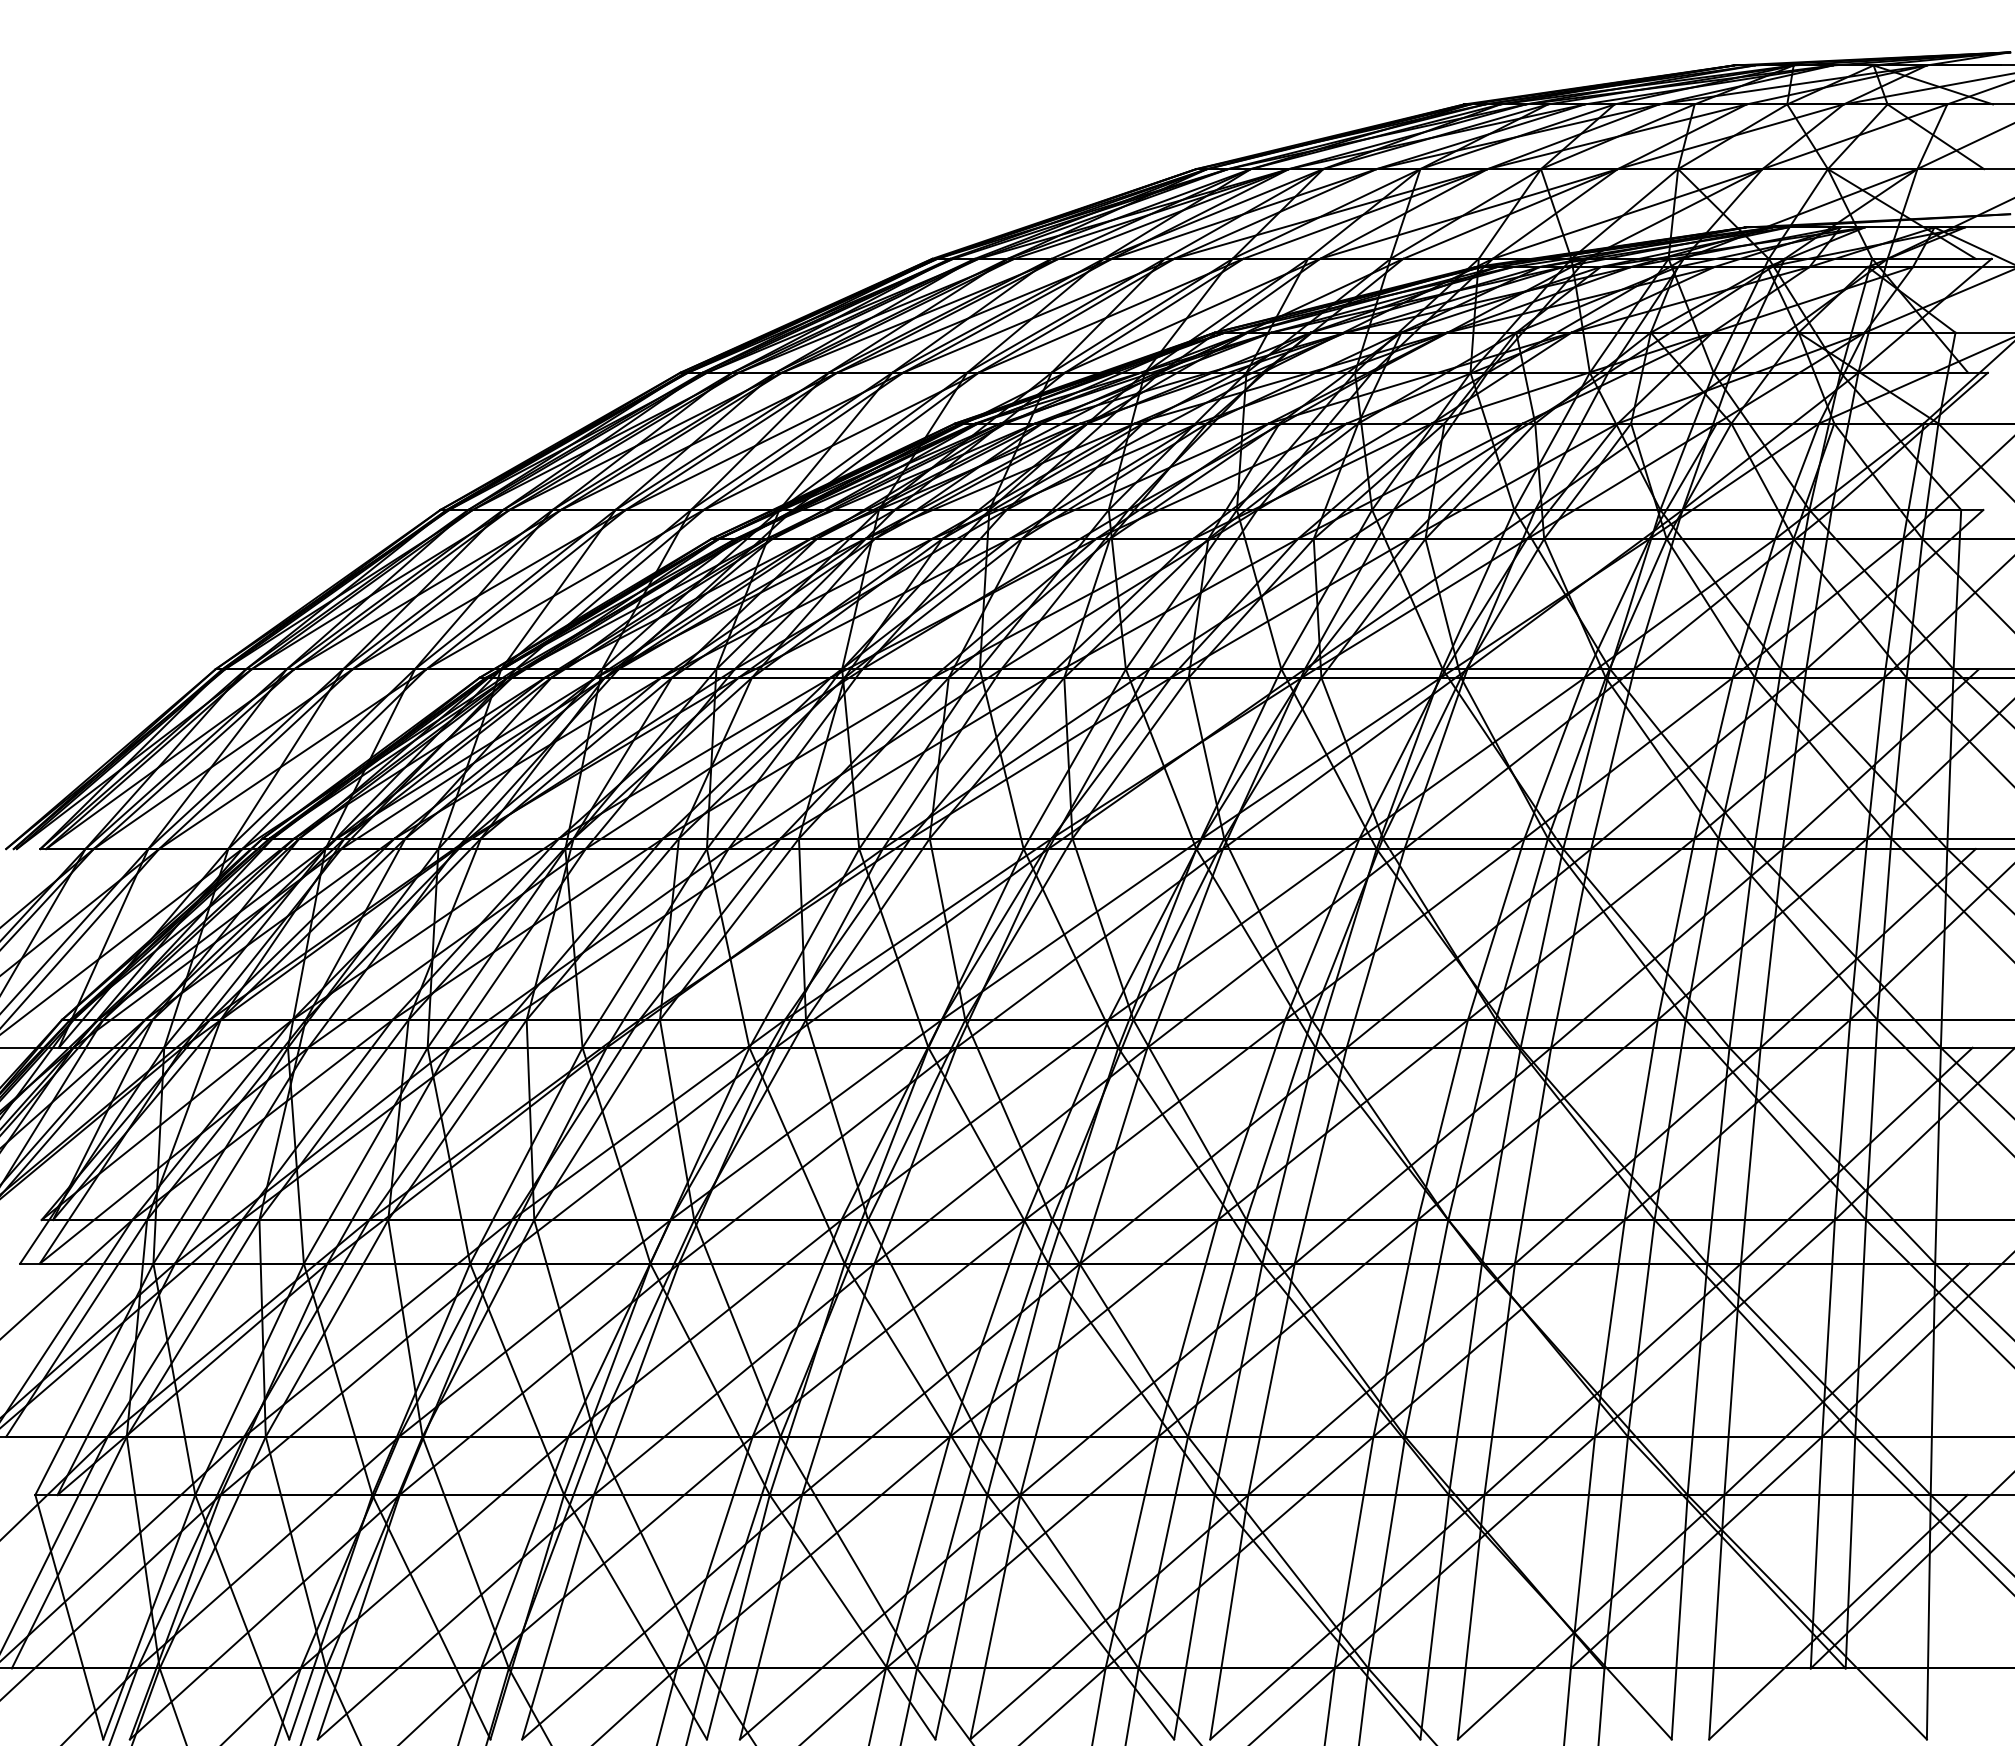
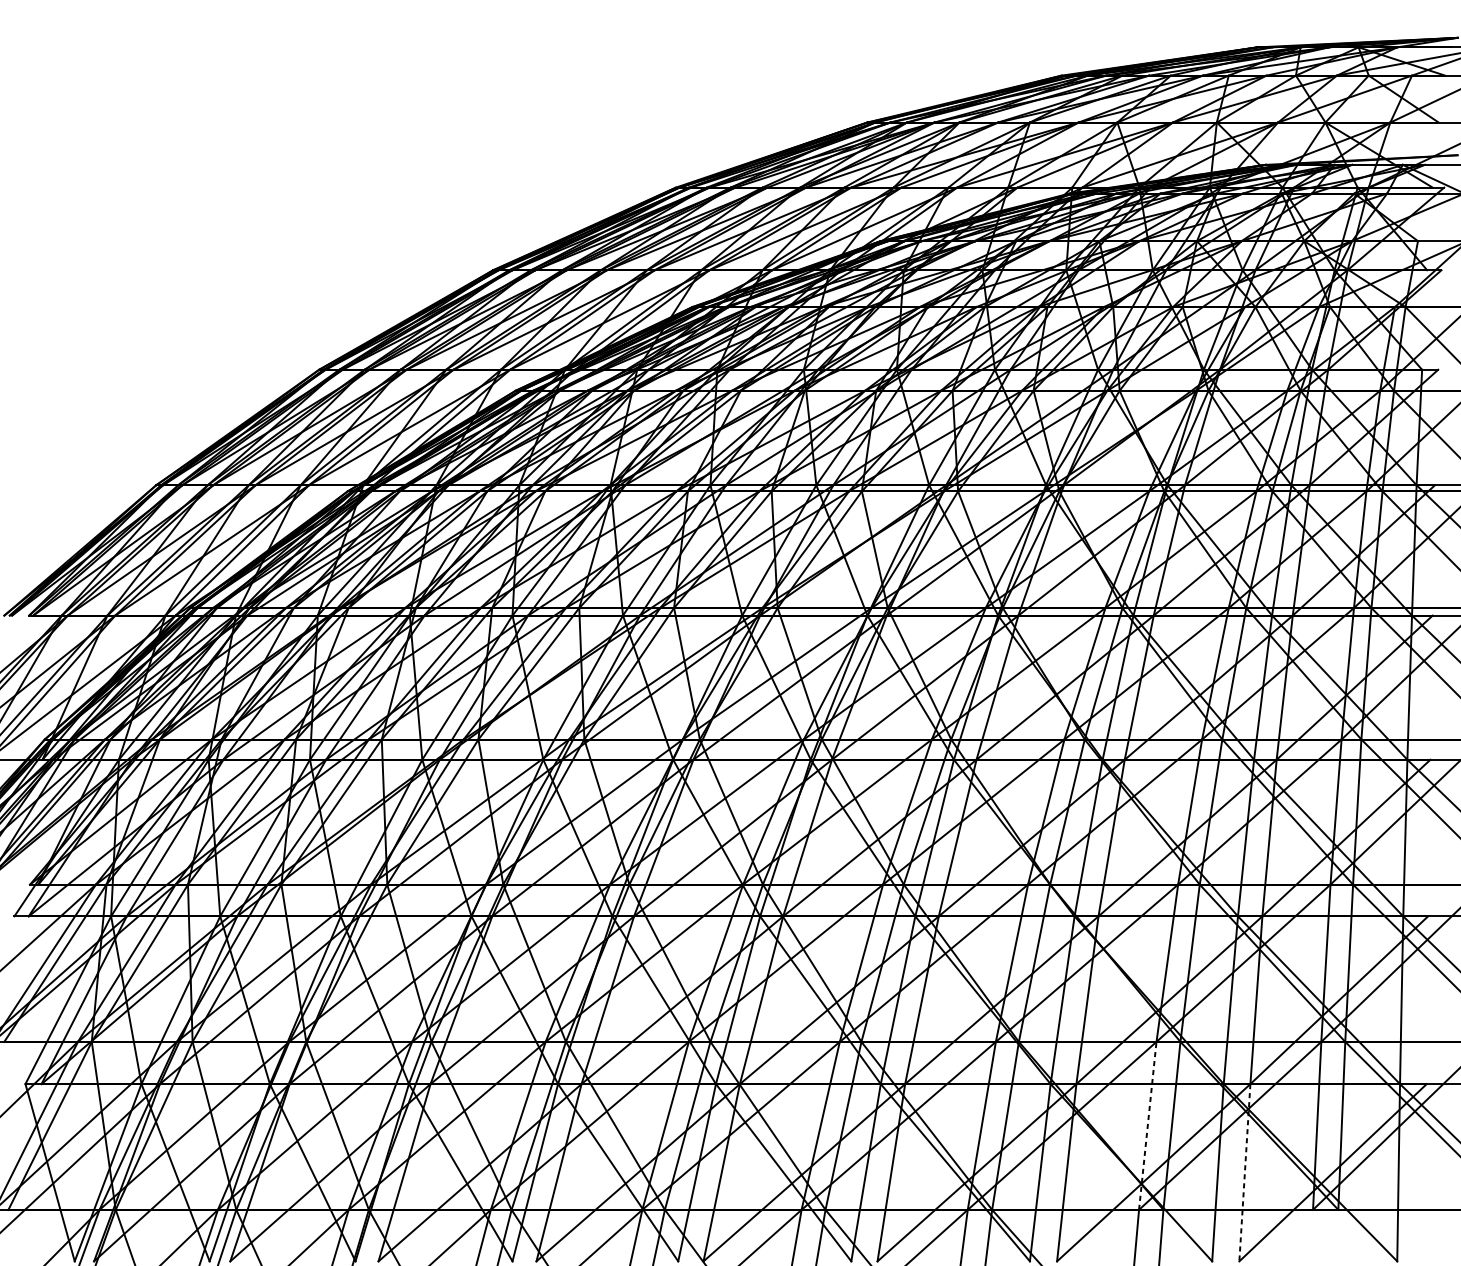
line: (1582, 1552) -> (1147, 1125), solid -> dashed
line: (1716, 1617) -> (1244, 1172), solid -> dashed

